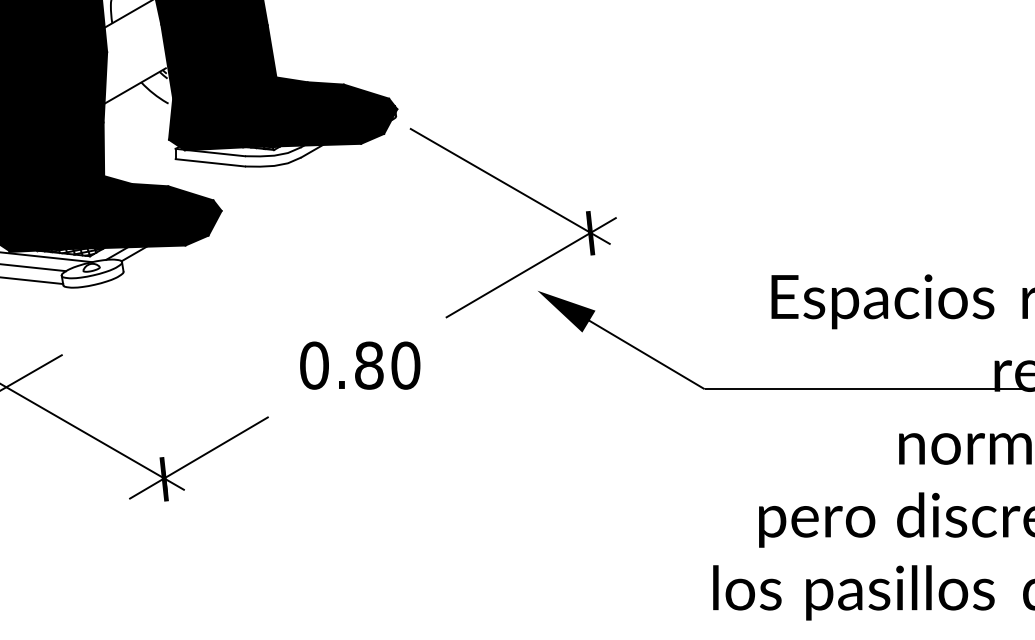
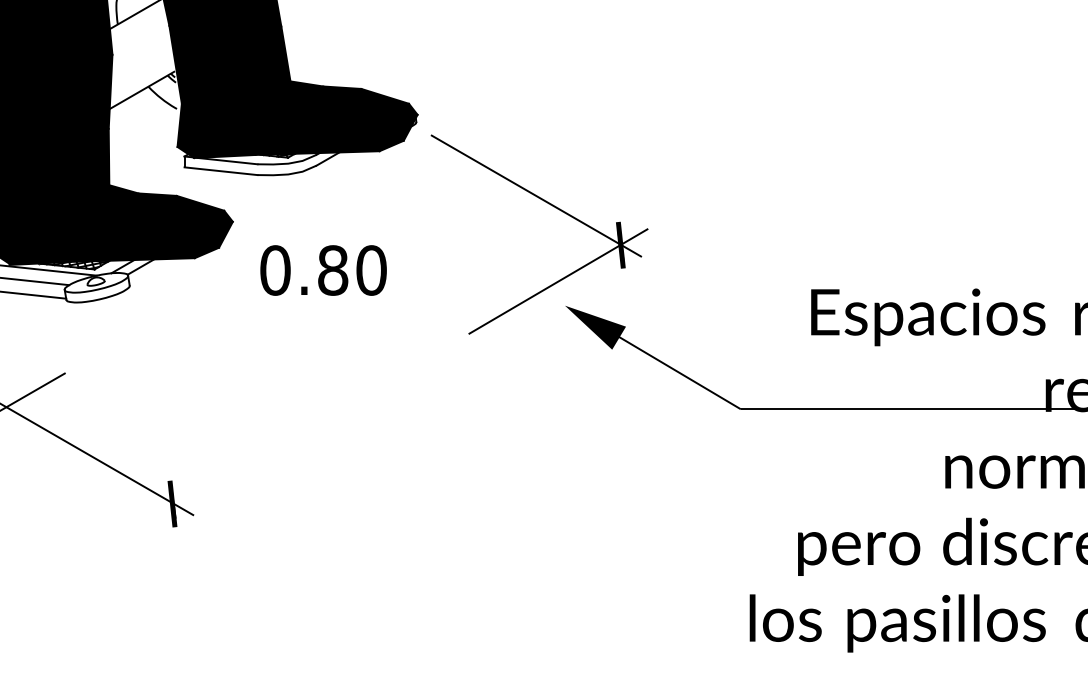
text: (360, 365) -> (323, 270), moved
line: (198, 457) -> (208, 481), removed

